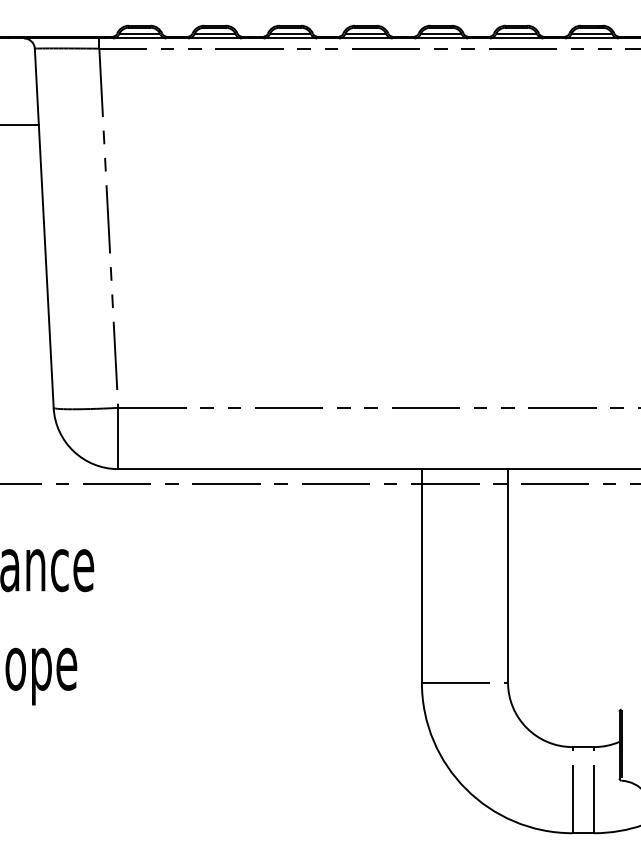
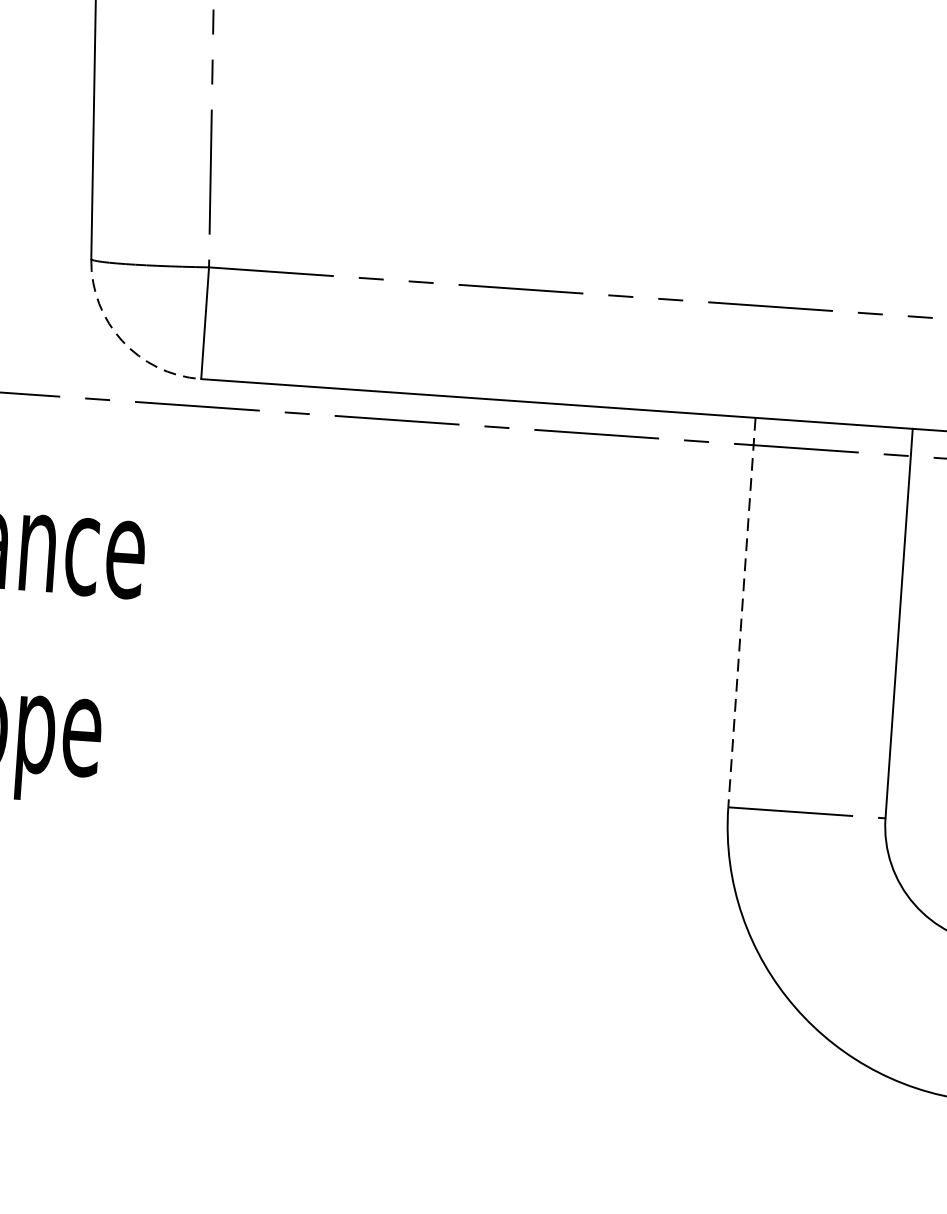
arc: (73, 451) -> (121, 341), solid -> dashed
line: (421, 575) -> (741, 611), solid -> dashed

